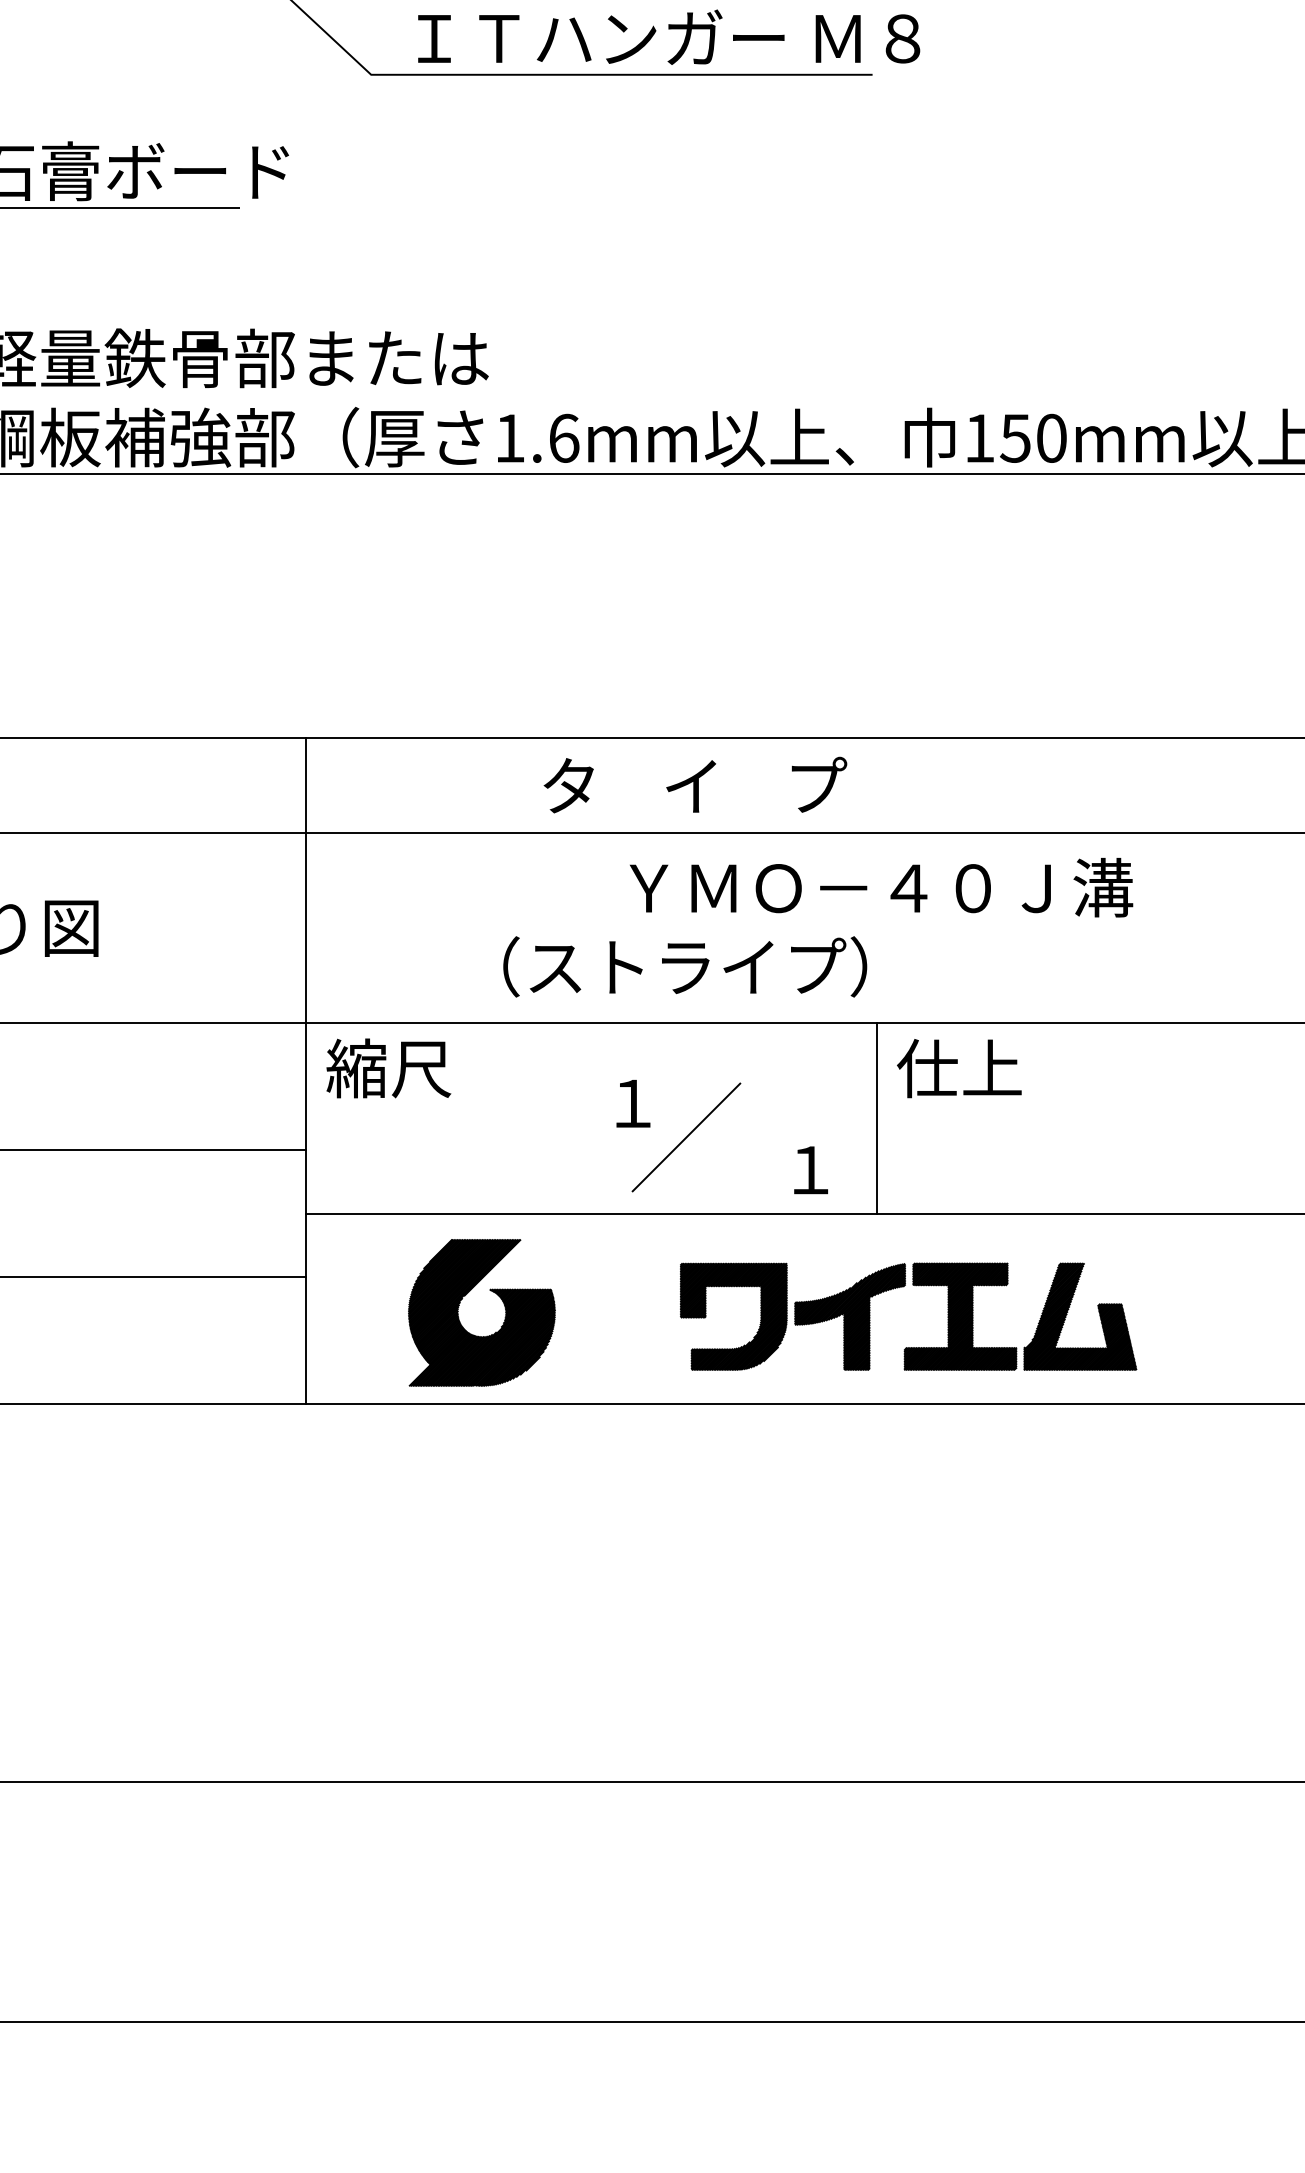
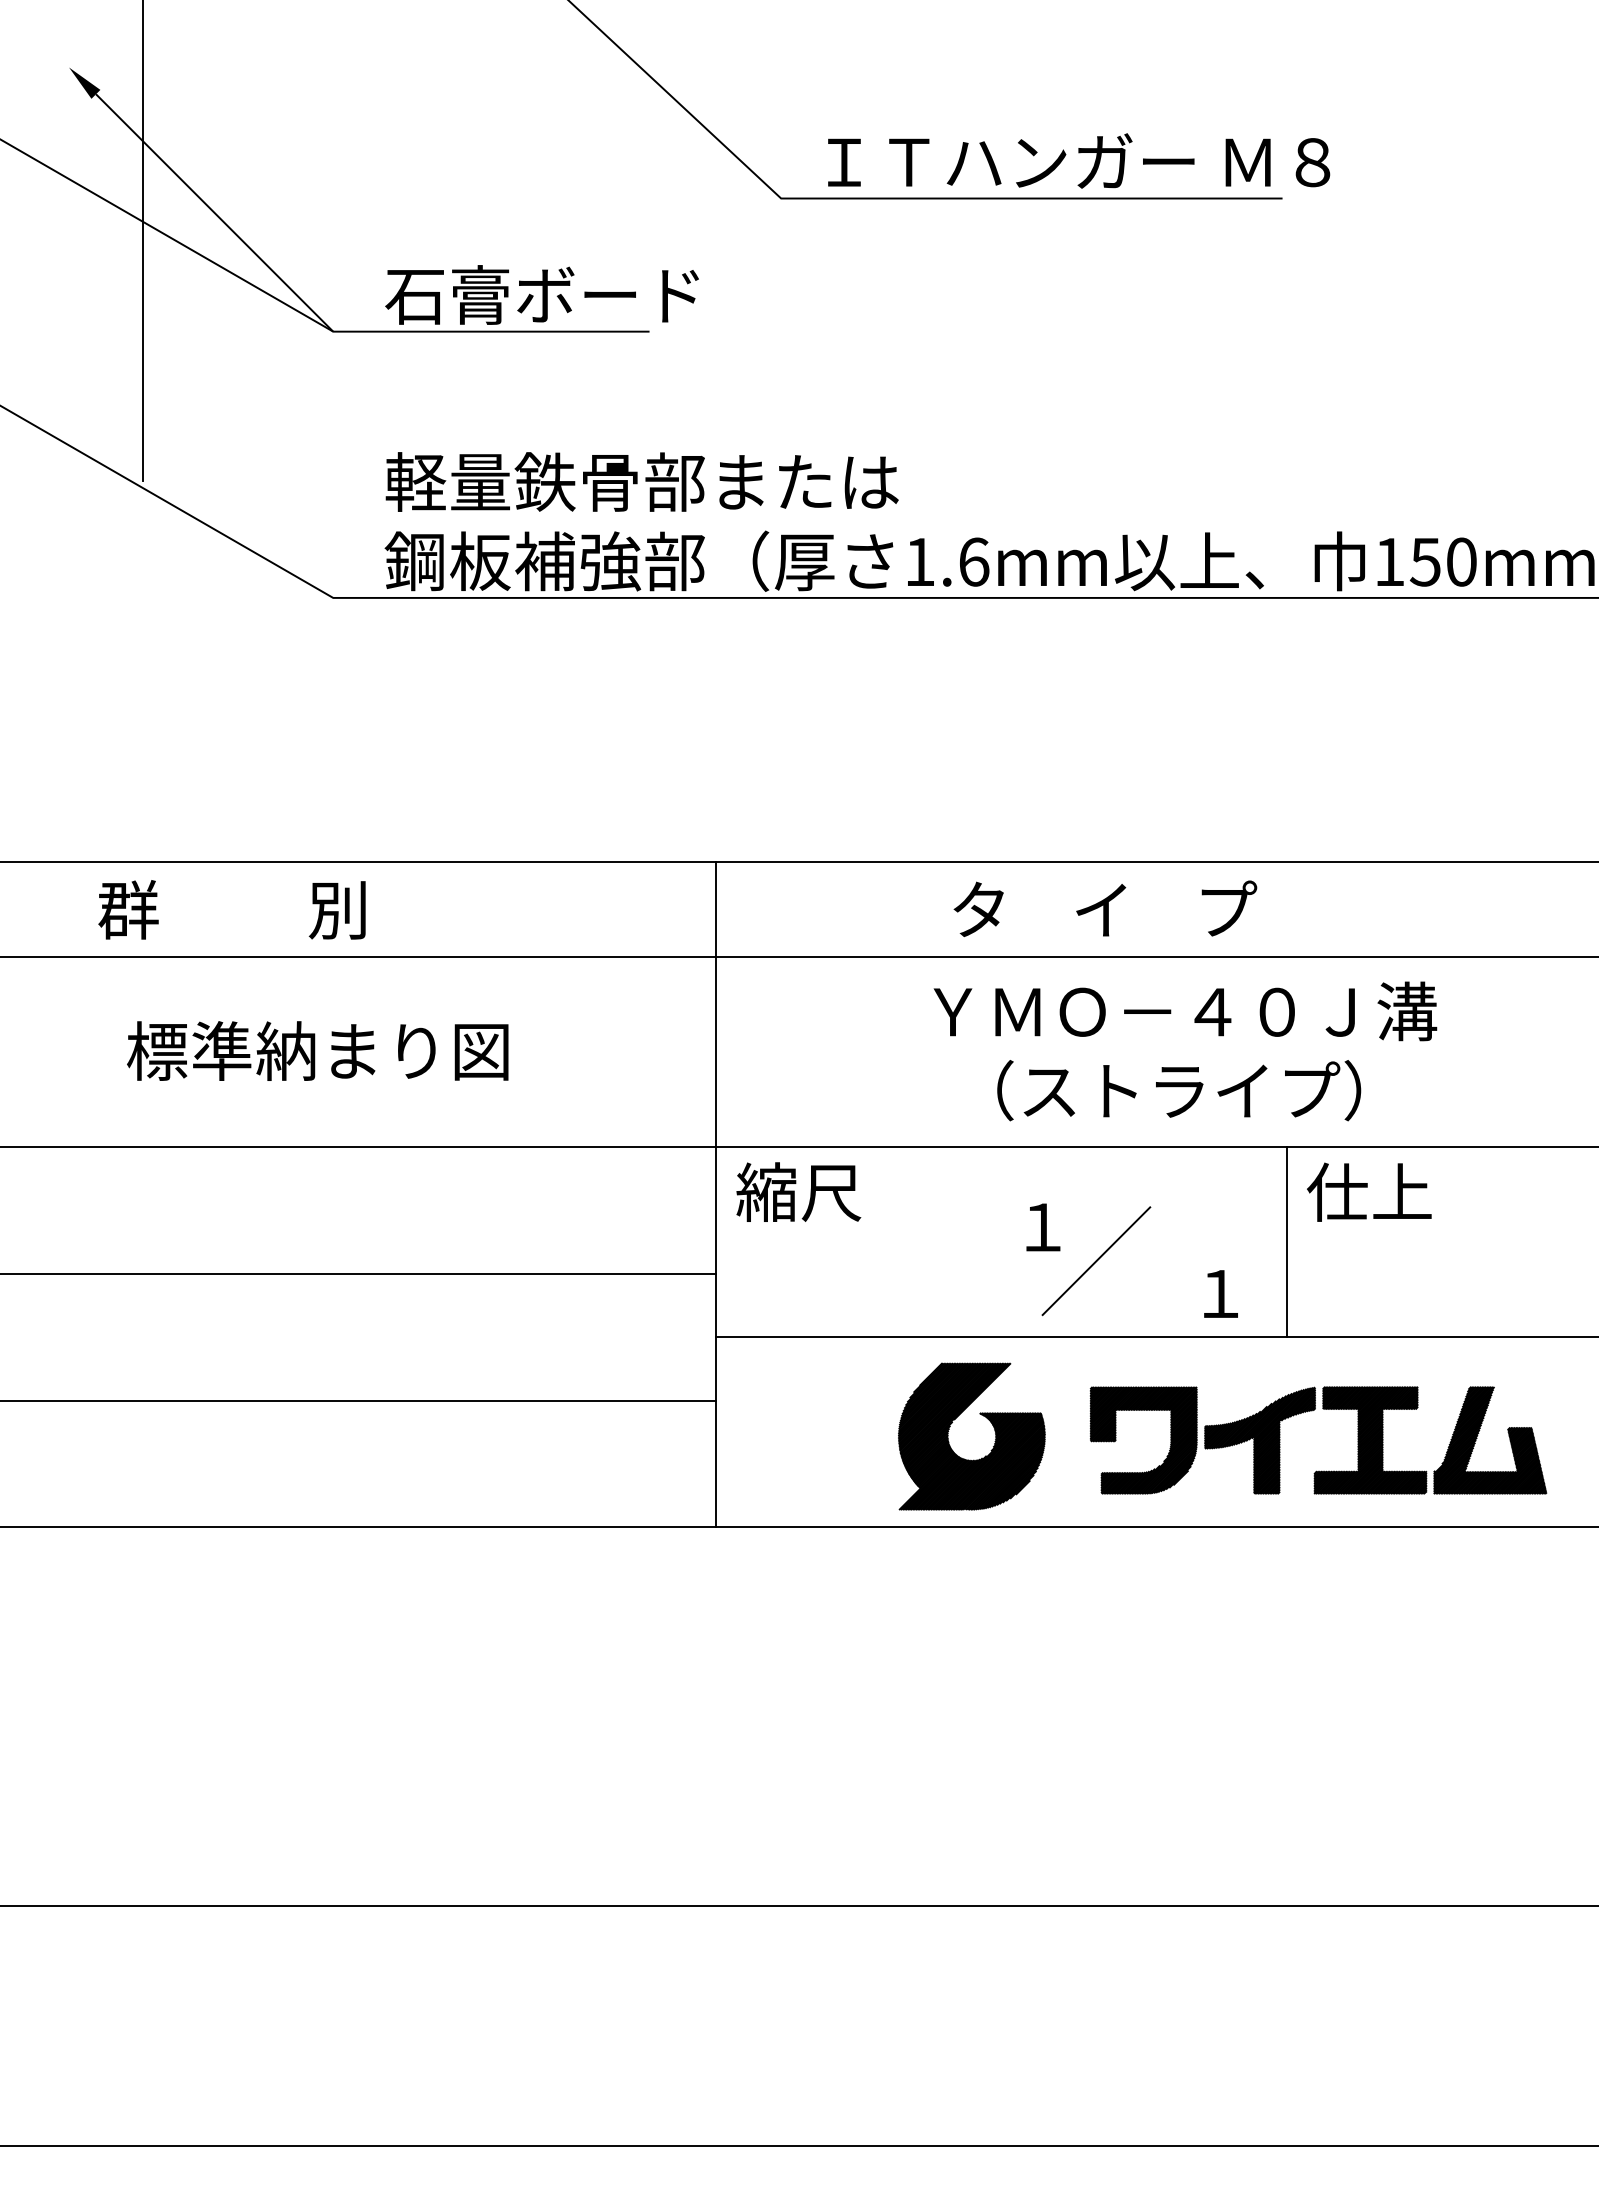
text: (881, 887) -> (1185, 1011), moved
text: (685, 966) -> (1179, 1090), moved
part: (459, 1318) -> (949, 1442), moved

